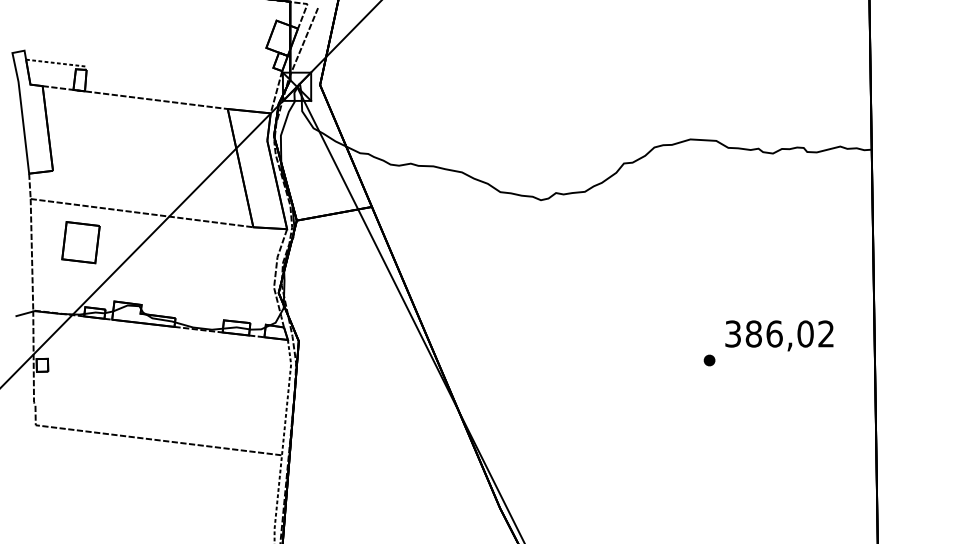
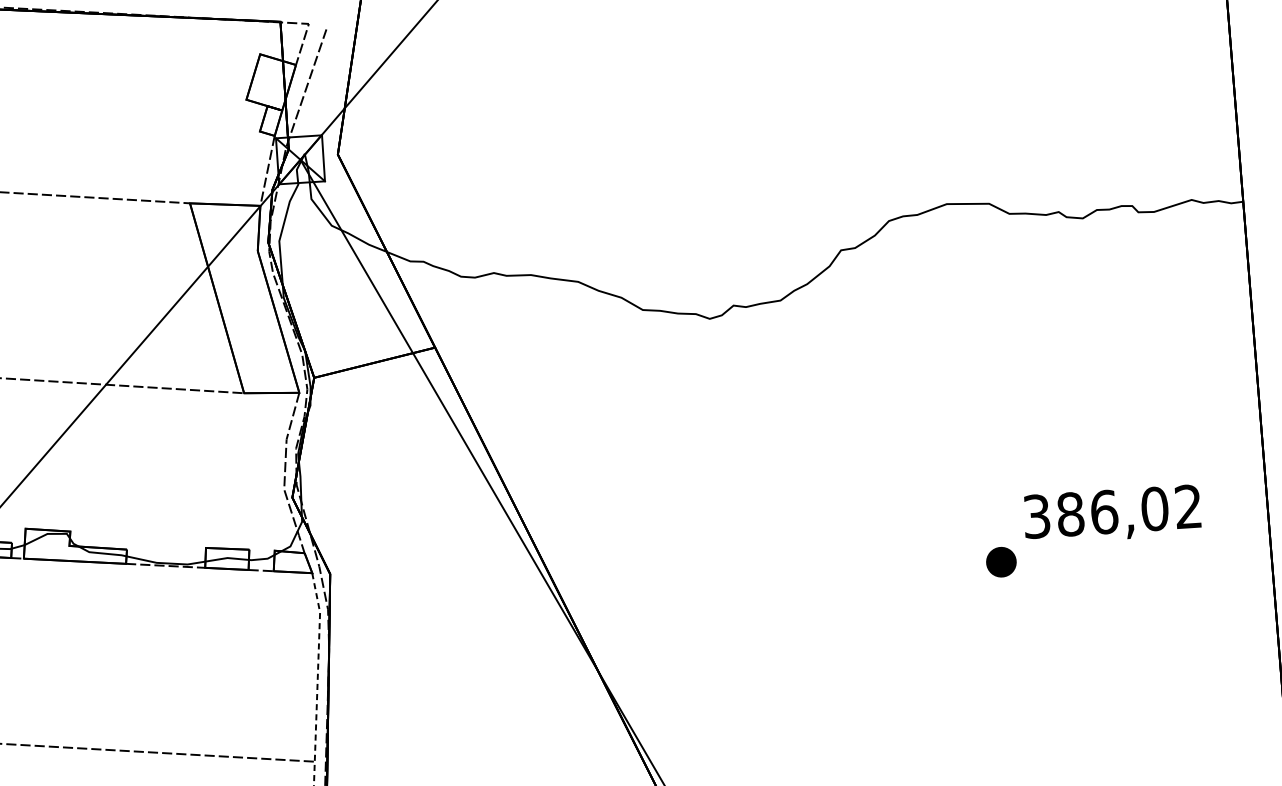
part: (709, 360) -> (1001, 562), size x1.6

